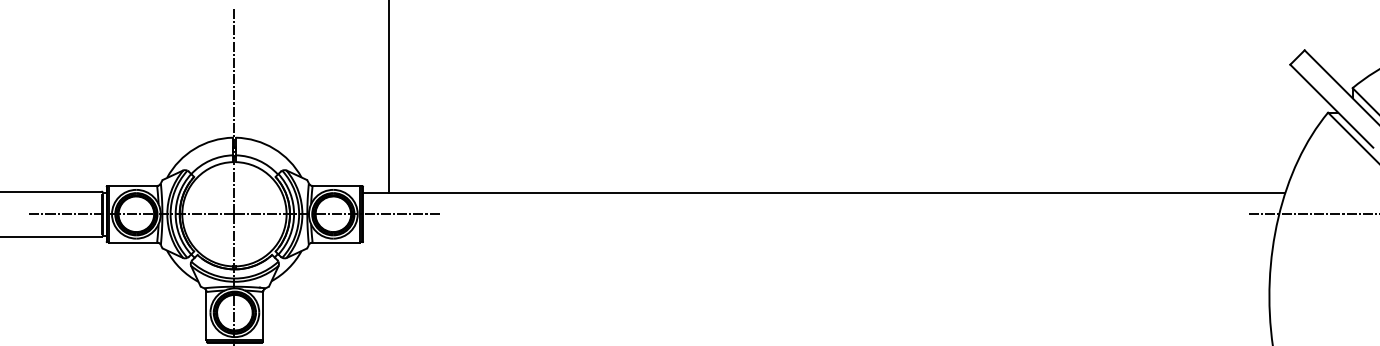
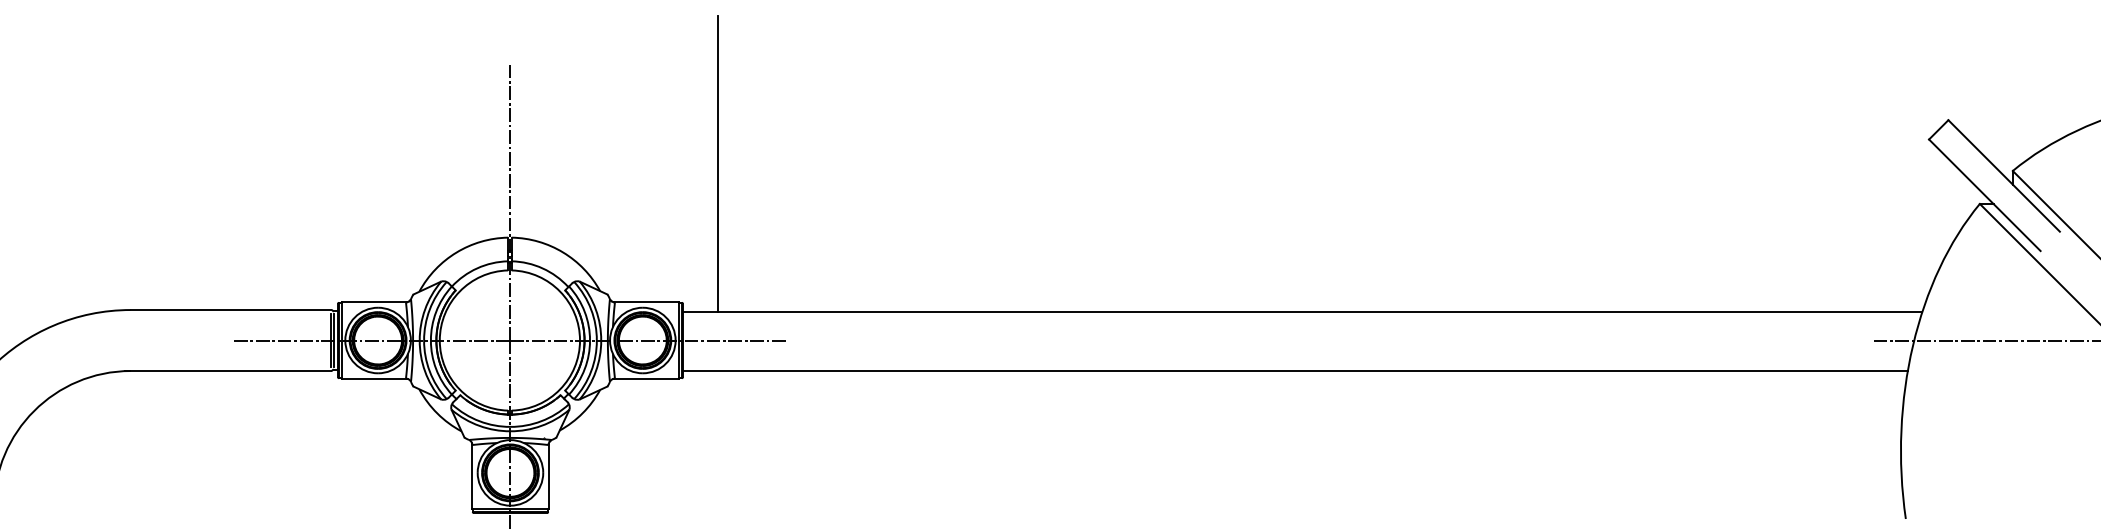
line: (818, 236) -> (1295, 370), added

